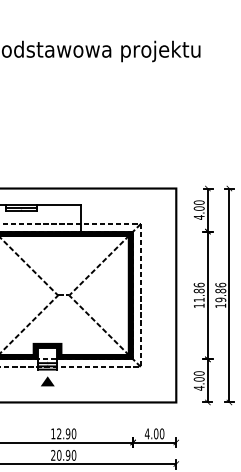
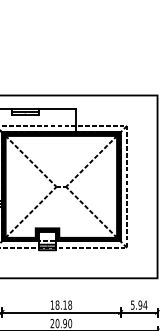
fill: (47, 381) -> (47, 260), removed
text: (66, 433) -> (63, 304), 12.90 -> 18.18
text: (154, 433) -> (138, 304), 4.00 -> 5.94

